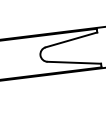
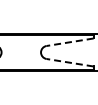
line: (71, 40) -> (70, 42), solid -> dashed
line: (74, 62) -> (70, 62), solid -> dashed

